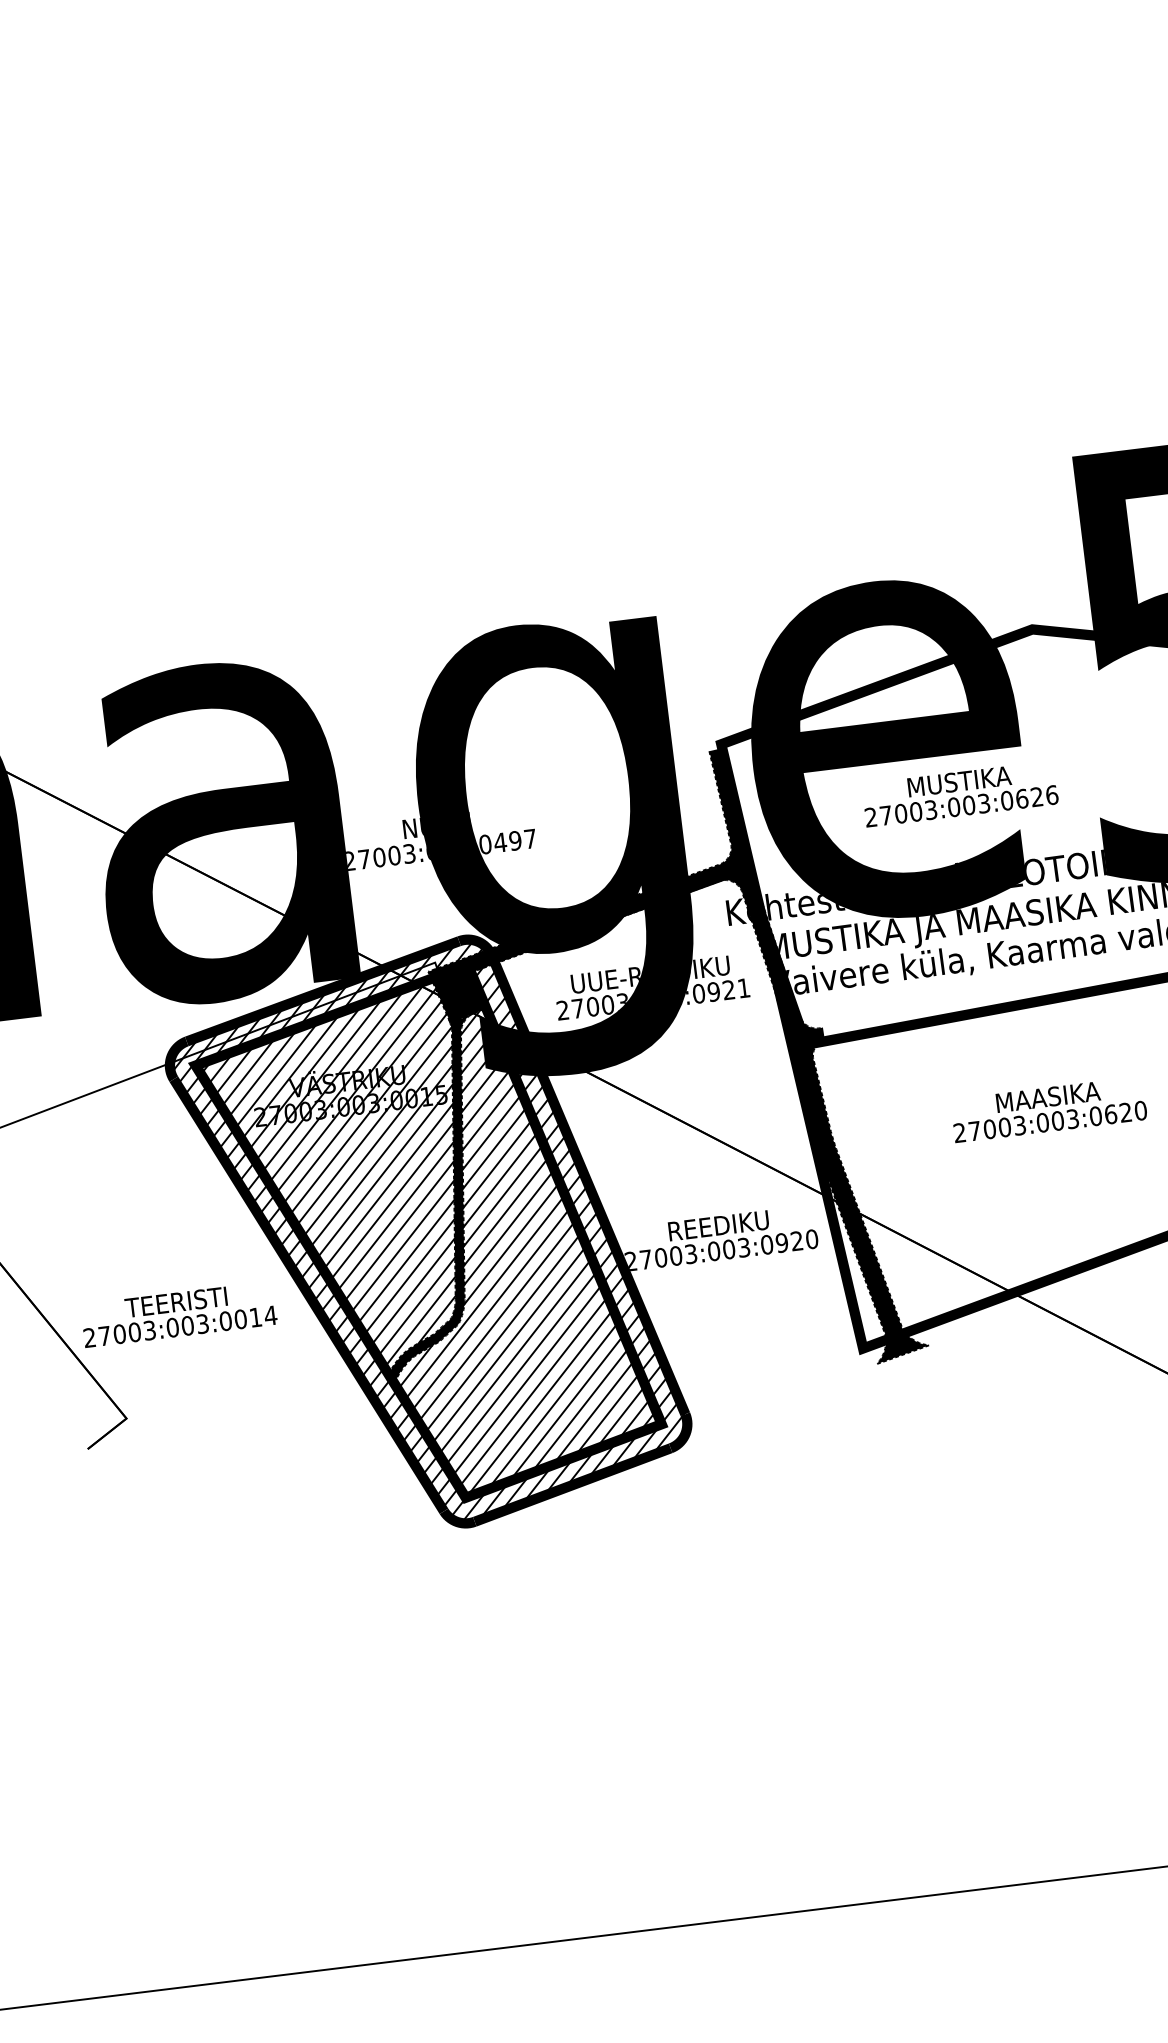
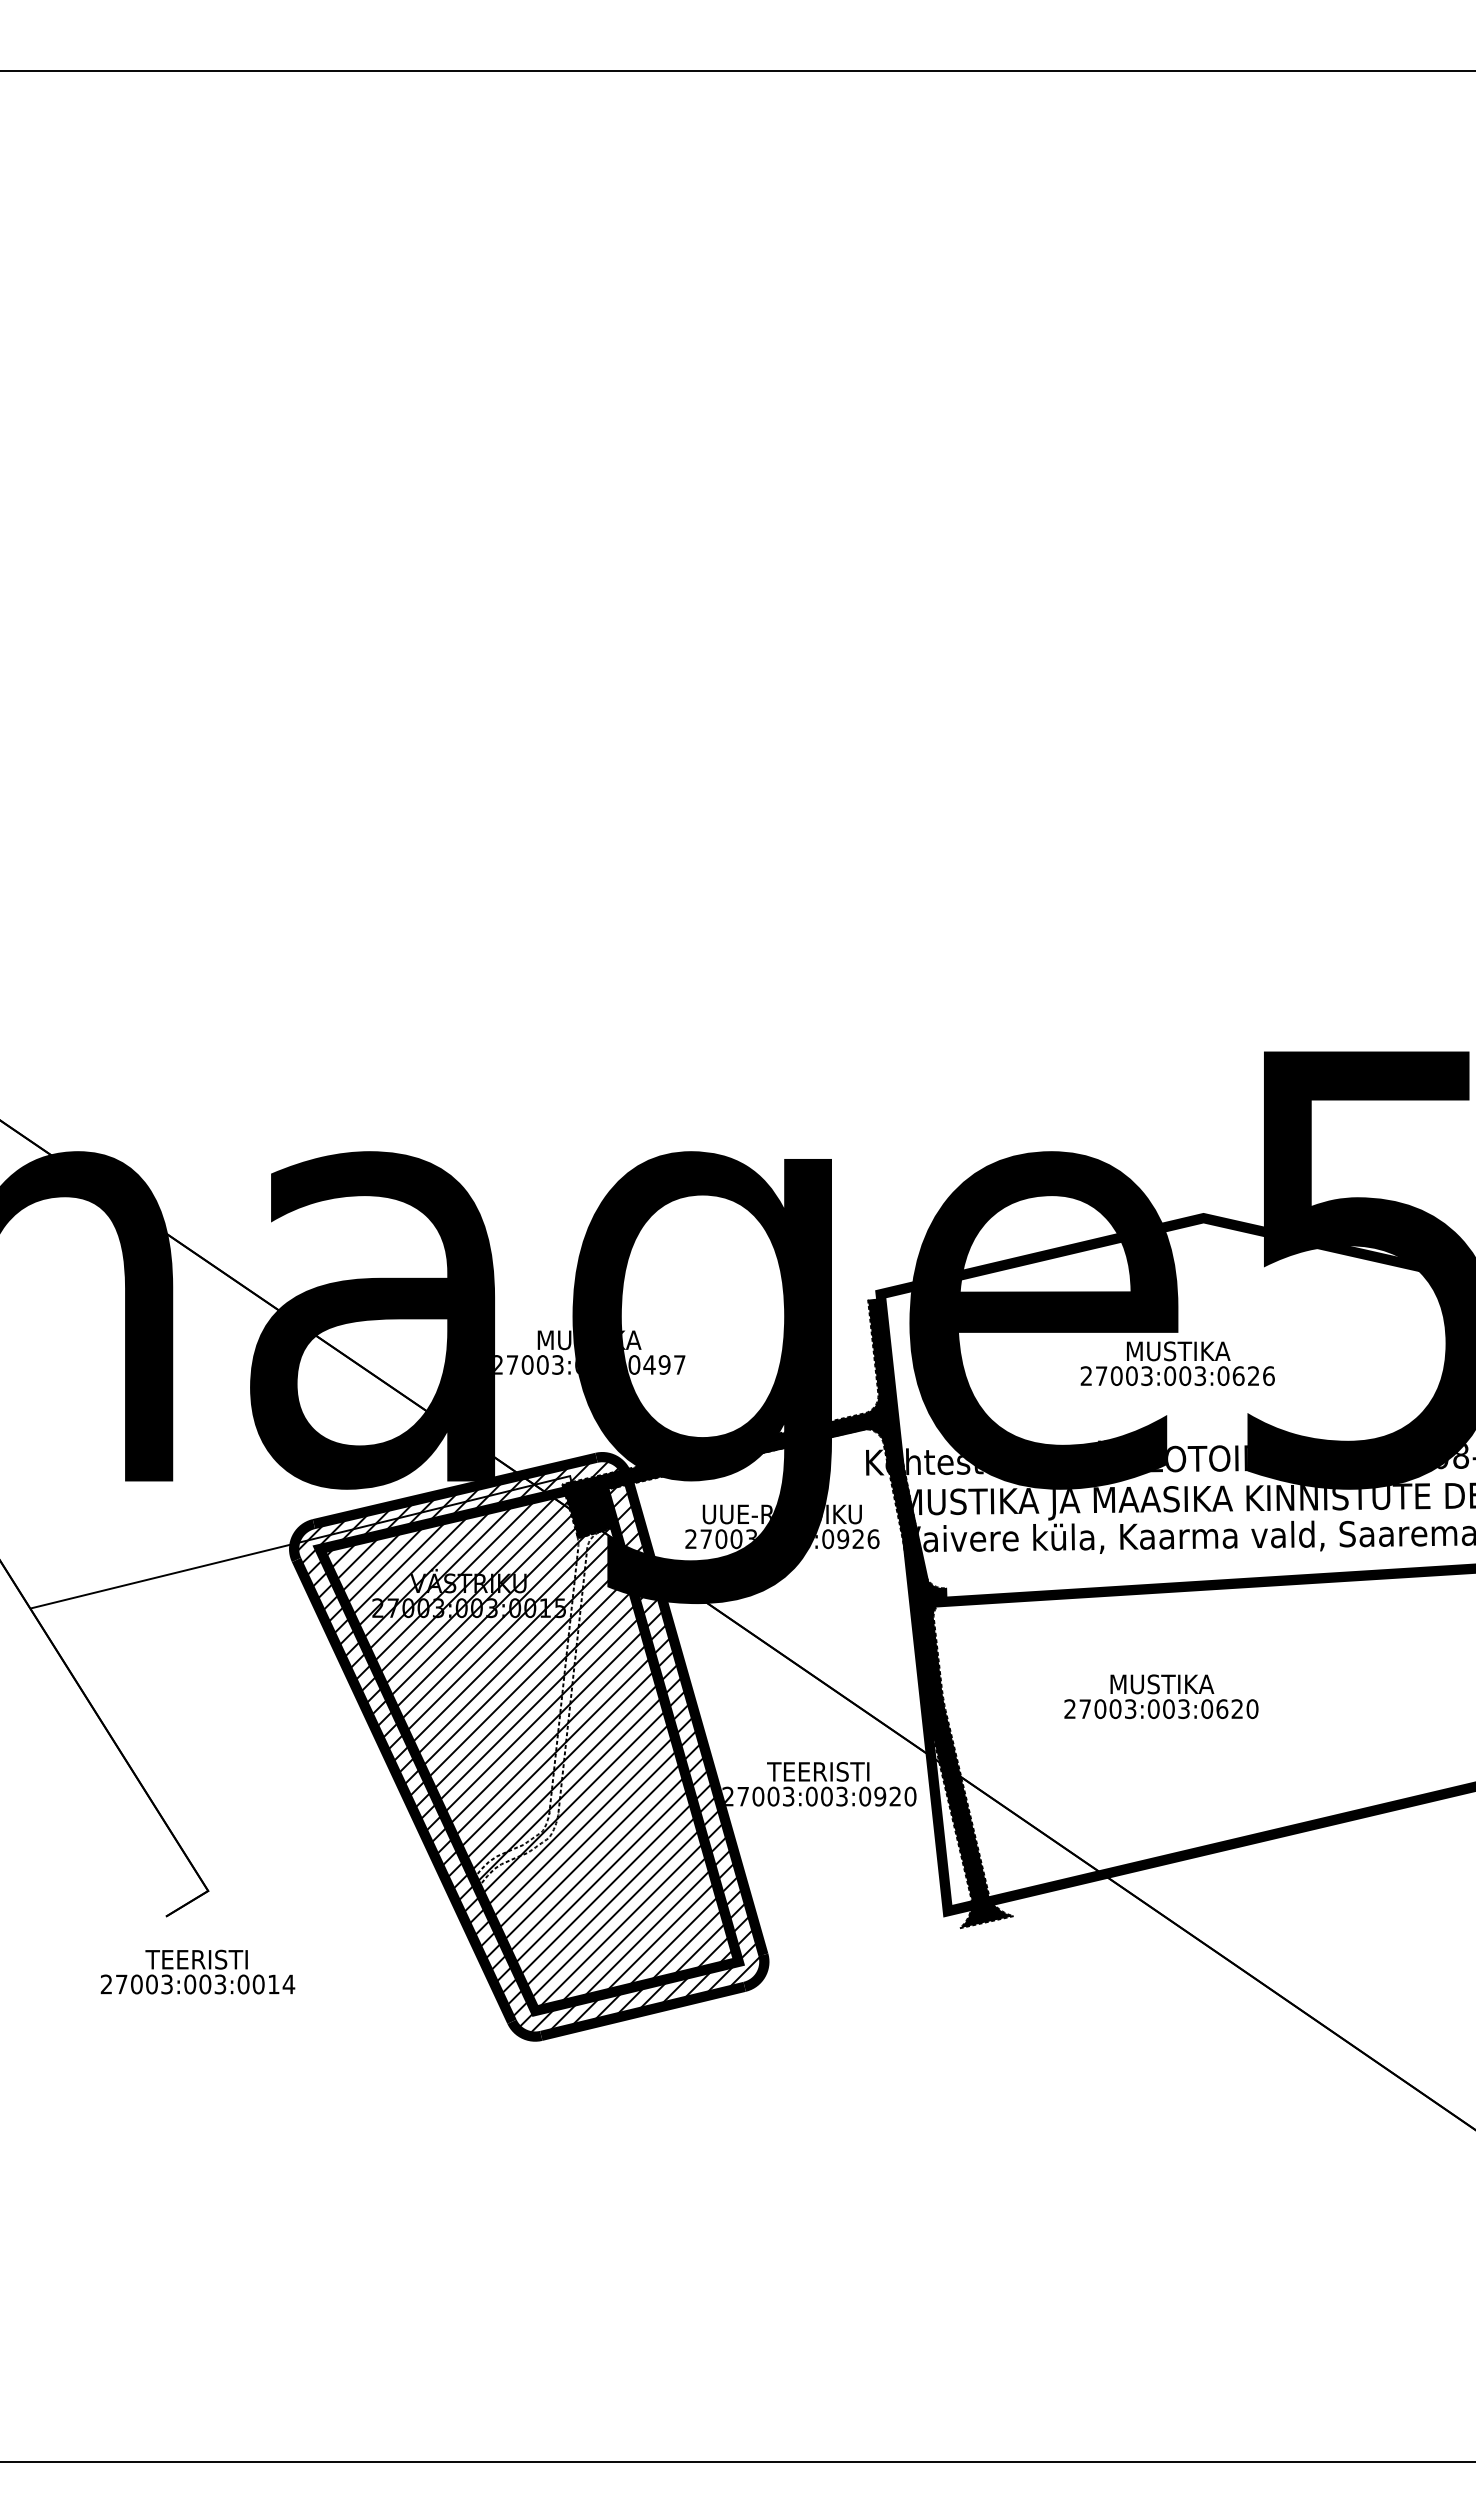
text: (959, 793) -> (1177, 1363), moved
text: (437, 825) -> (589, 1340), NUKI I -> MUSTIKA
text: (744, 988) -> (873, 1539), 27003:003:0921 -> 27003:003:0926
text: (1048, 1097) -> (1162, 1684), MAASIKA -> MUSTIKA
fill: (431, 1198) -> (537, 1709), removed
text: (717, 1225) -> (818, 1771), REEDIKU -> TEERISTI
text: (178, 1313) -> (197, 1971), moved

